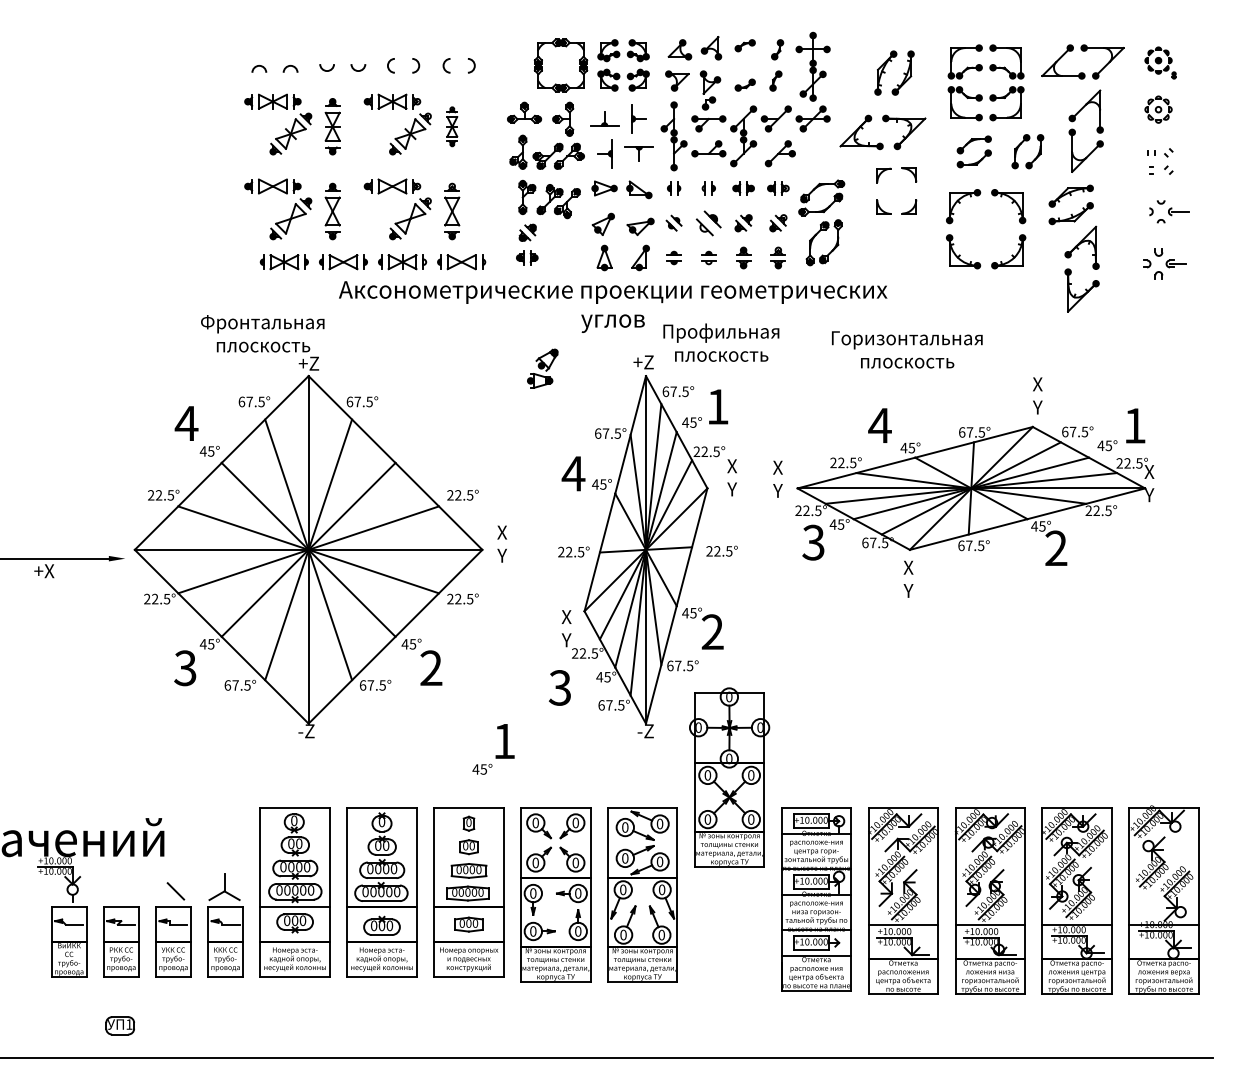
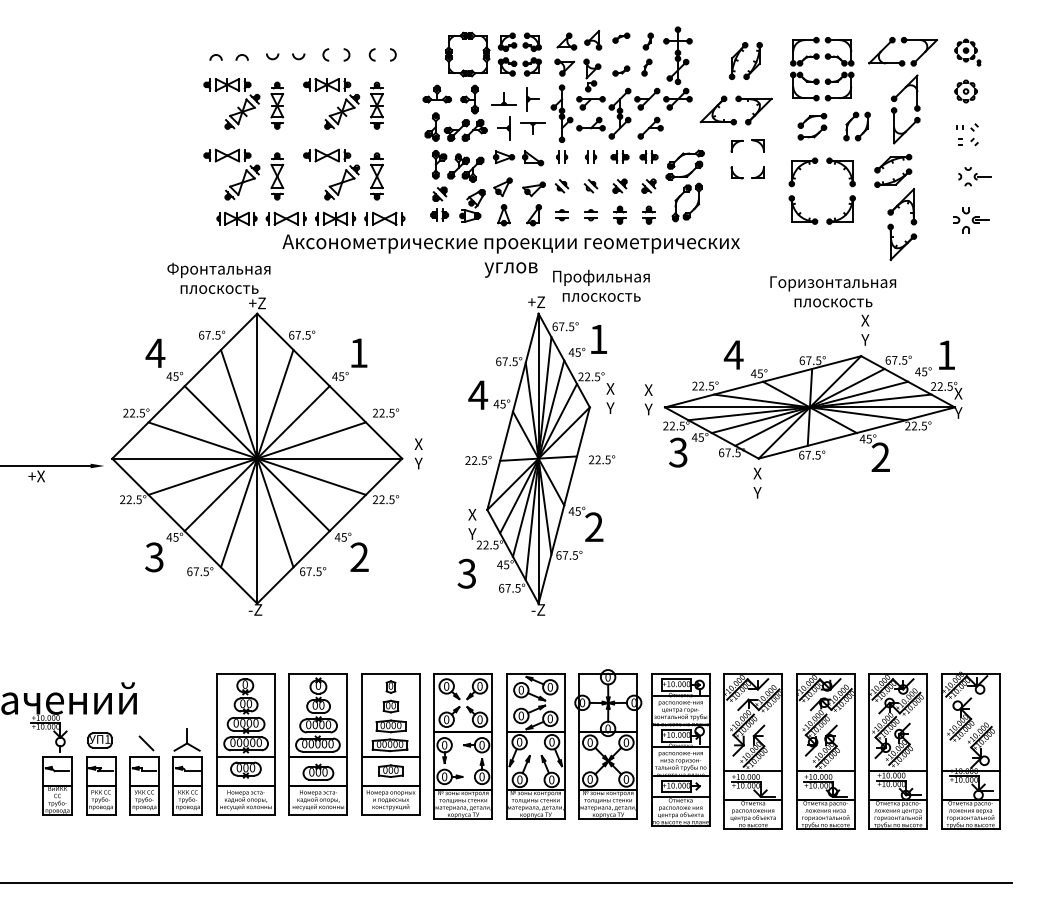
part: (452, 126) -> (377, 105), size x1.43
part: (708, 222) -> (590, 185), size x0.62
text: (907, 349) -> (833, 291), moved
part: (542, 368) -> (472, 205), moved
text: (493, 749) -> (349, 359), moved
part: (729, 777) -> (608, 744), moved
part: (119, 1025) -> (99, 740), moved

